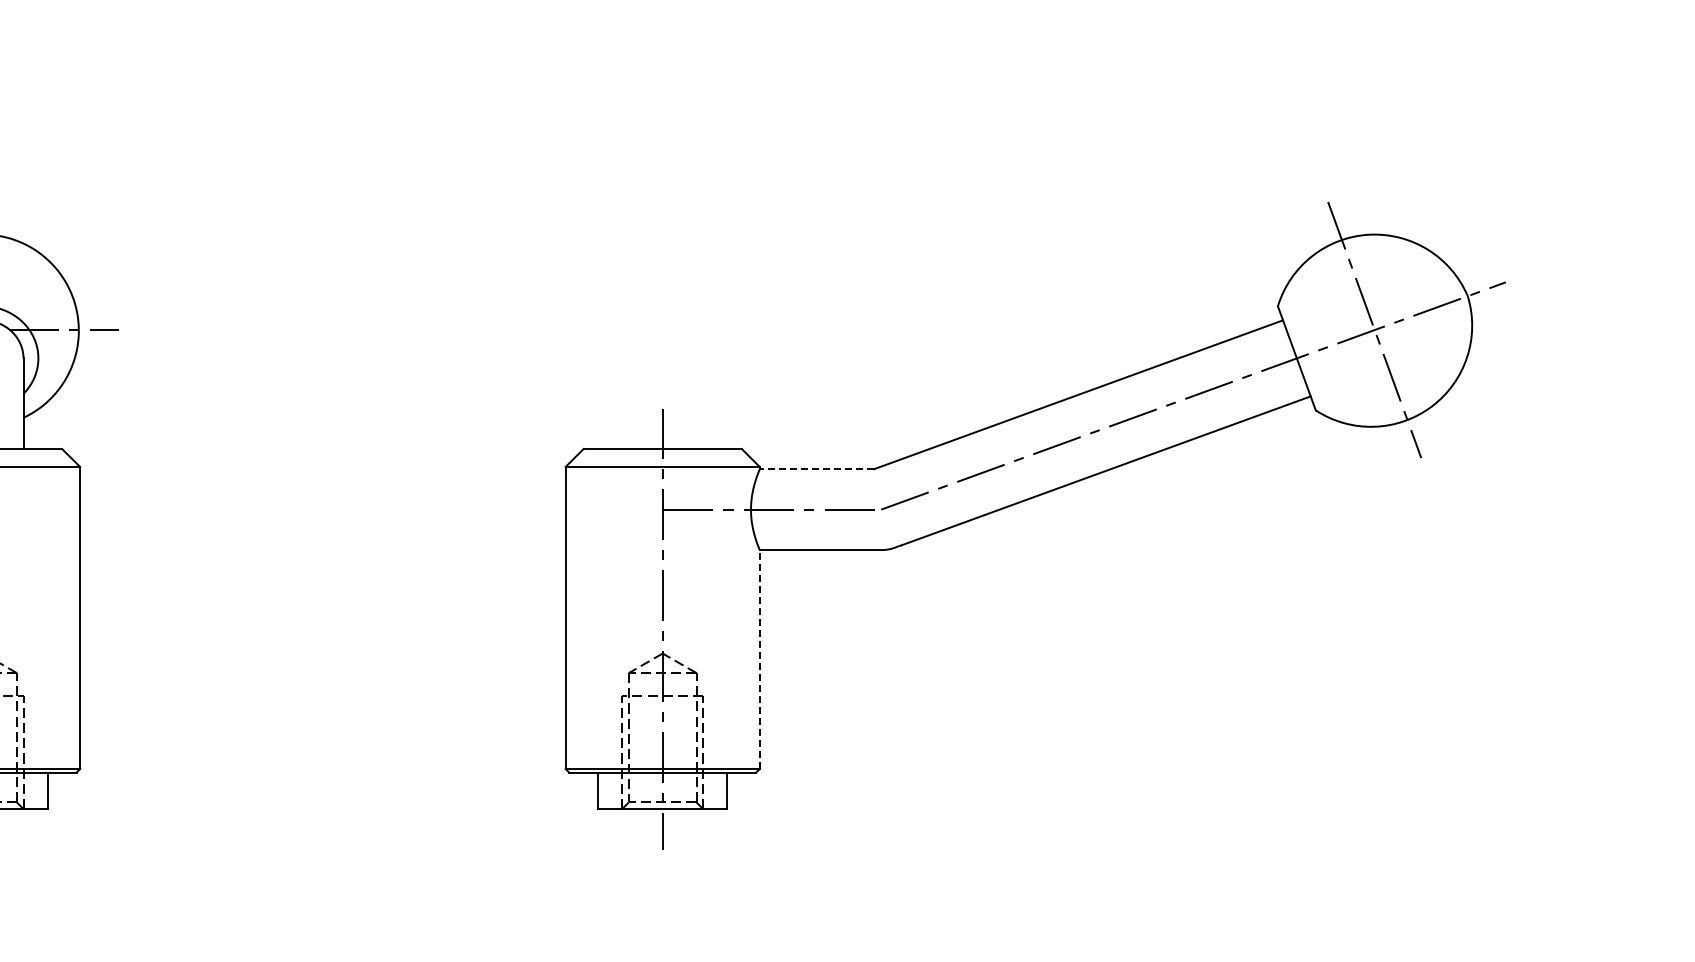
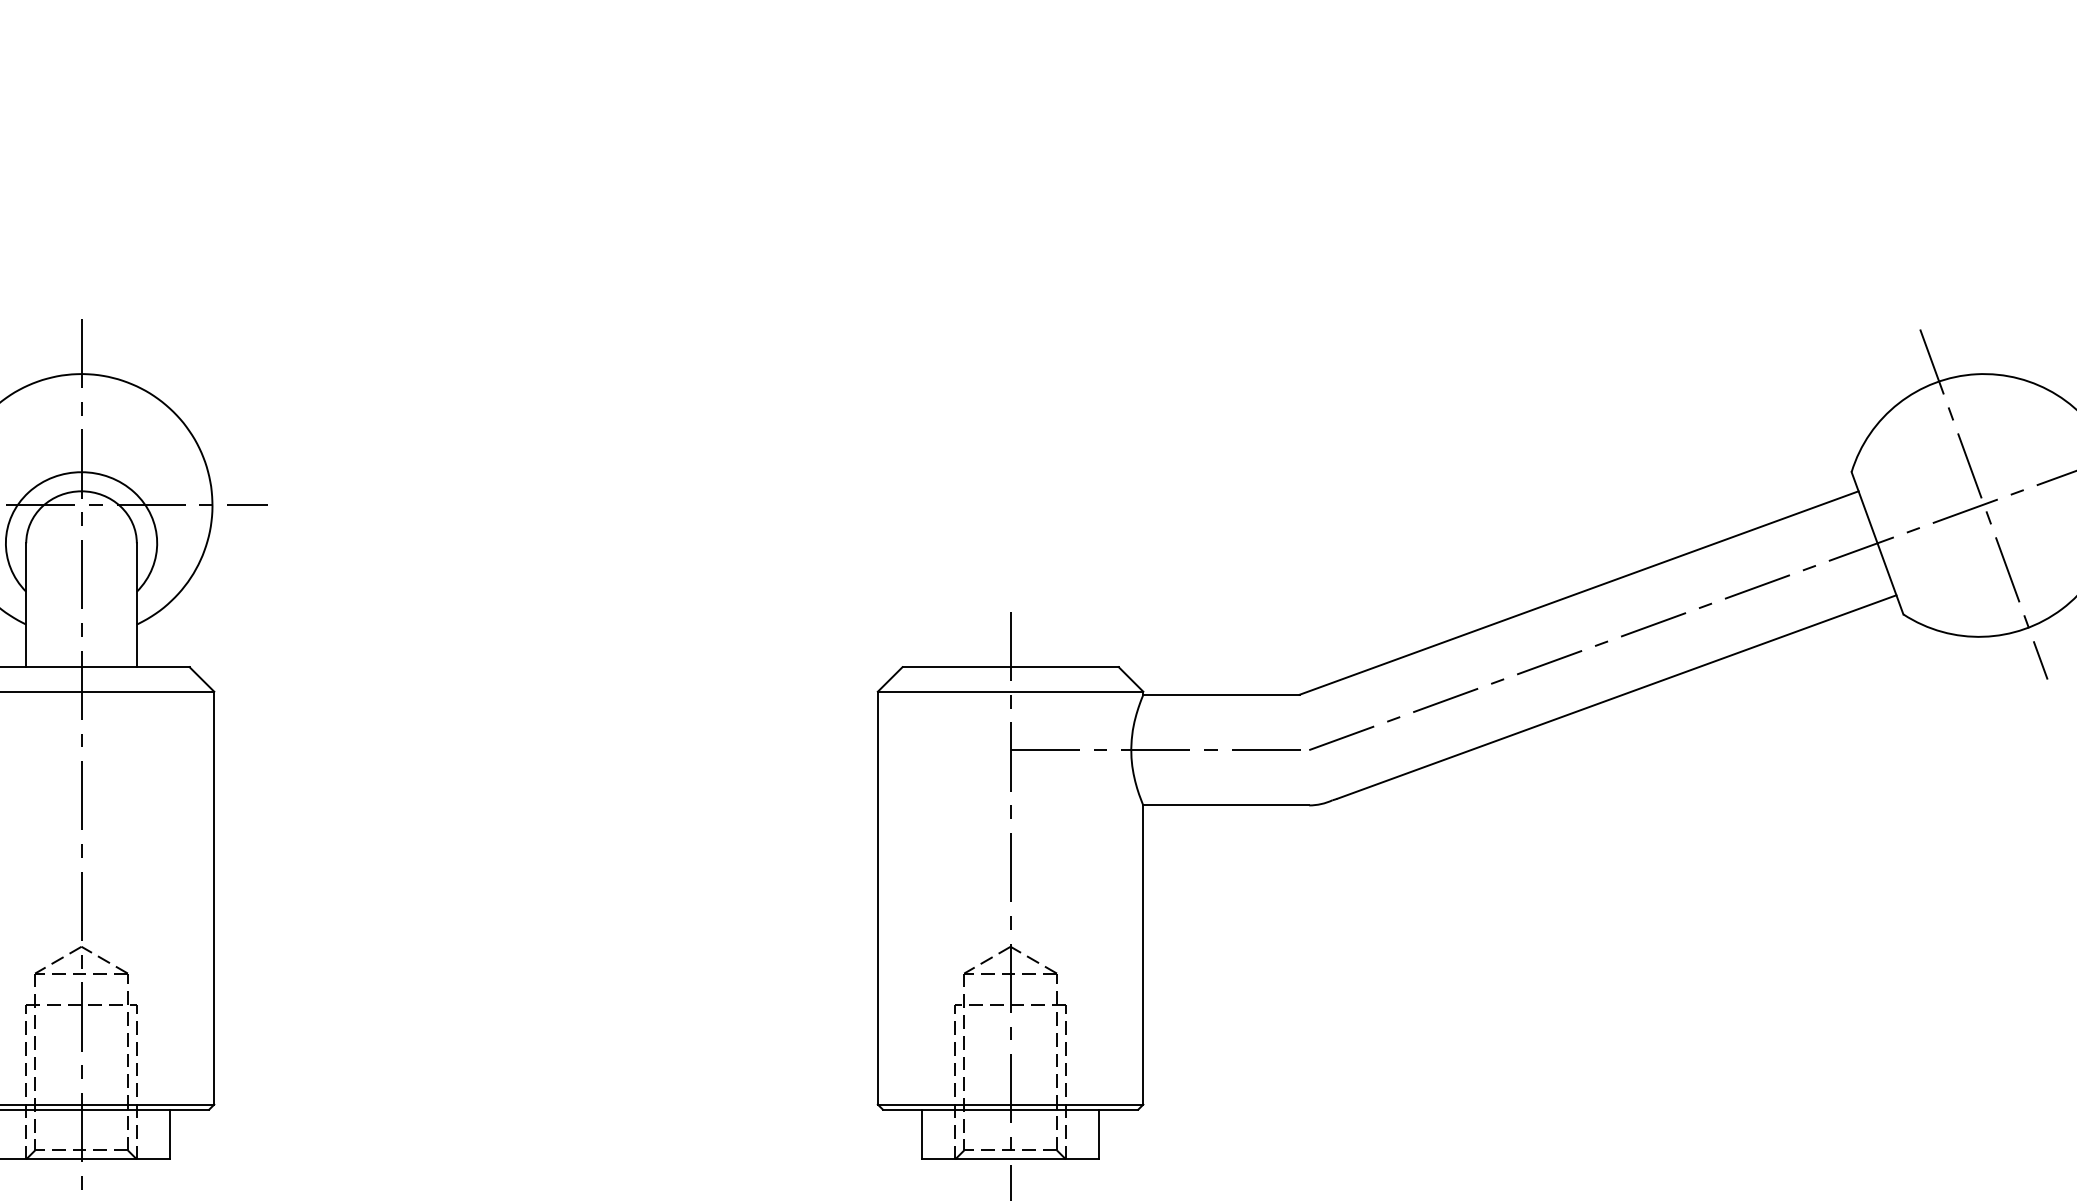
line: (816, 469) -> (1220, 695), dashed -> solid
line: (759, 659) -> (1142, 954), dashed -> solid

